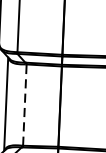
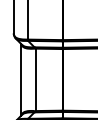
line: (24, 104) -> (35, 79), dashed -> solid

